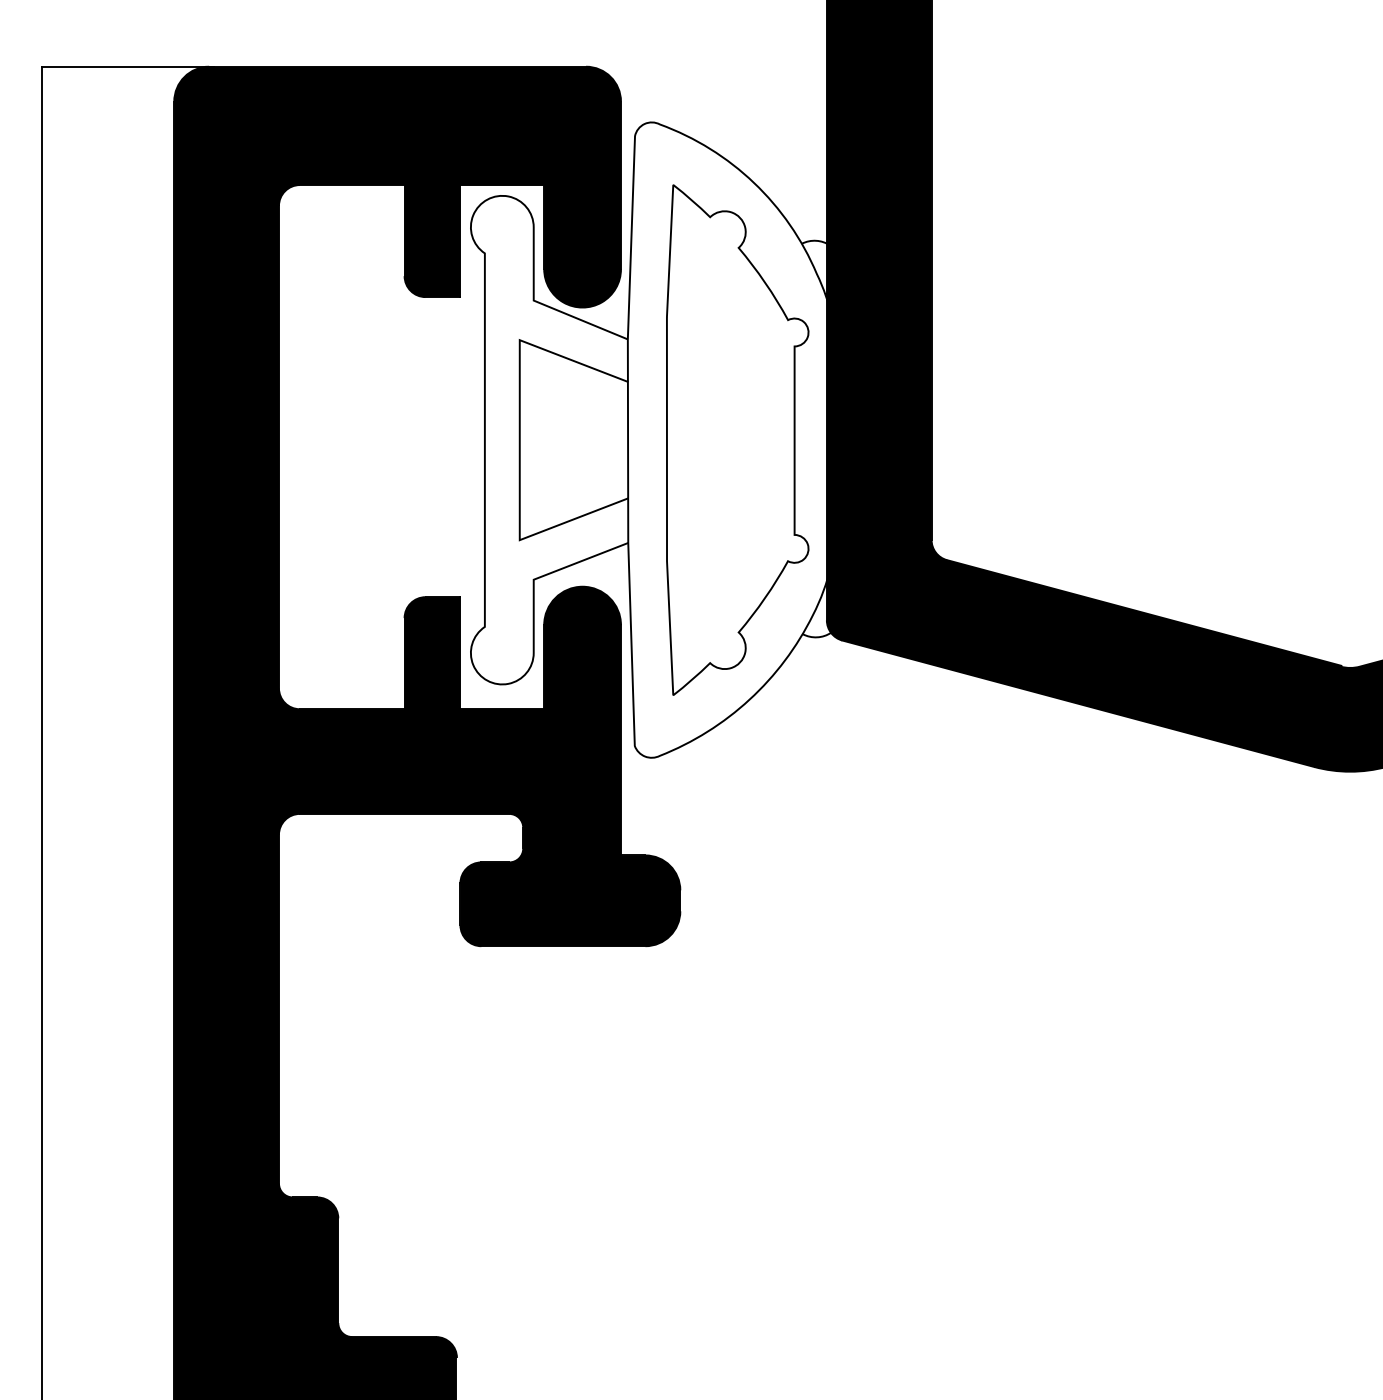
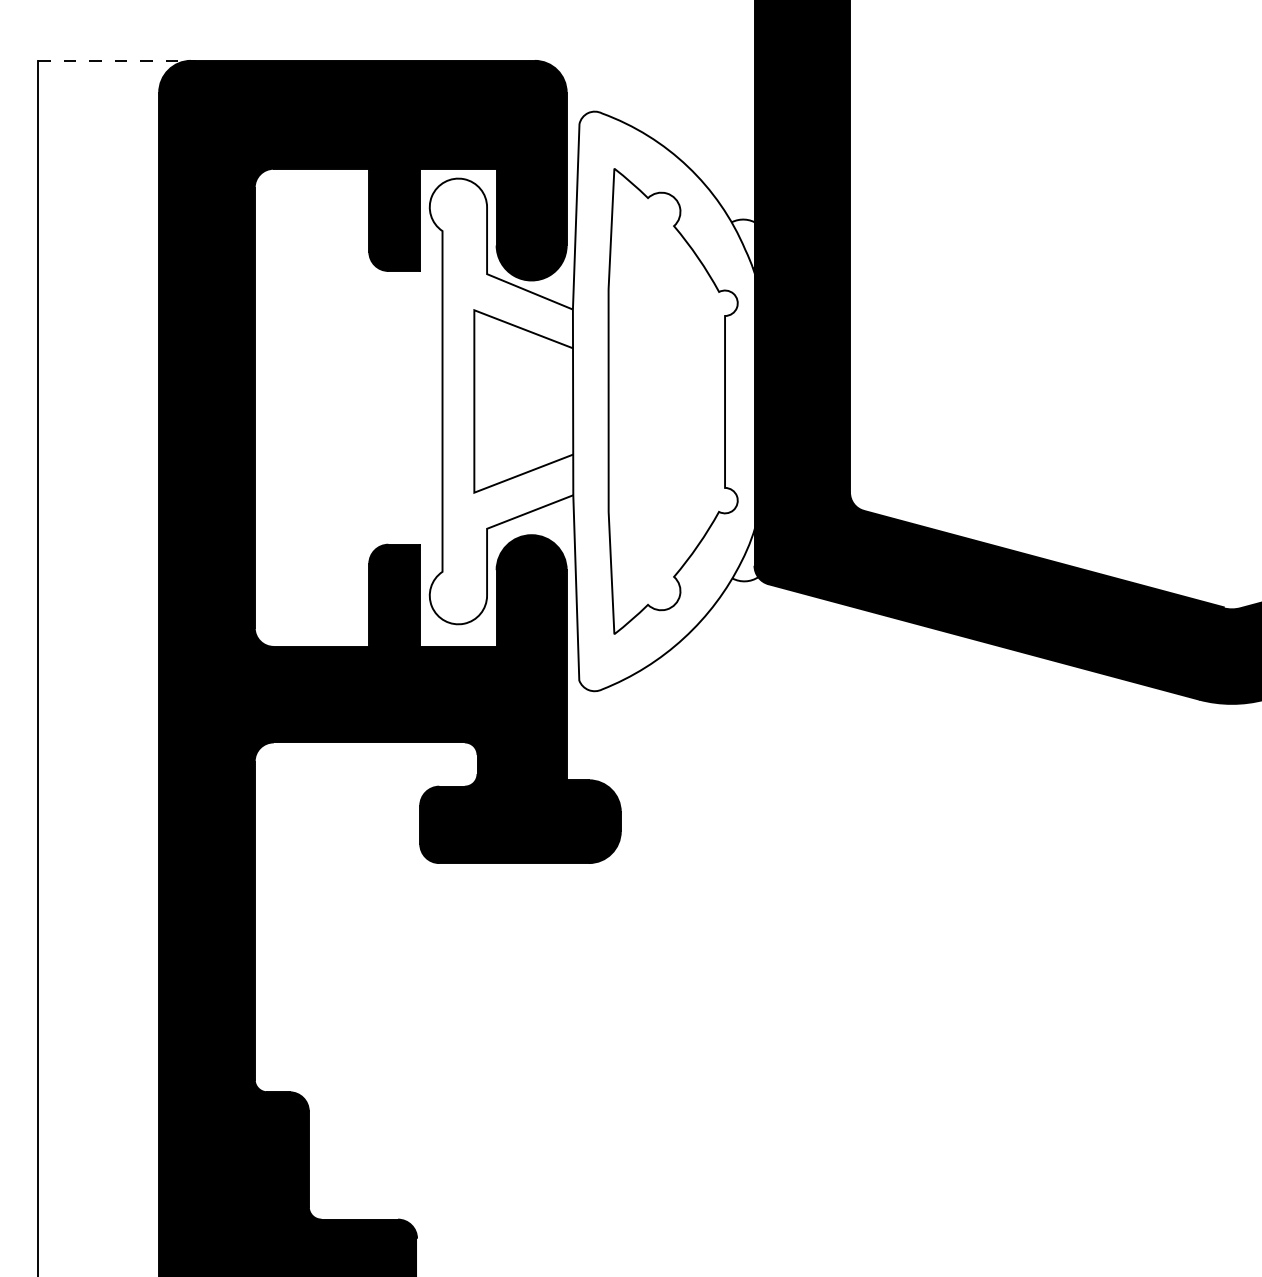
line: (128, 66) -> (117, 60), solid -> dashed

